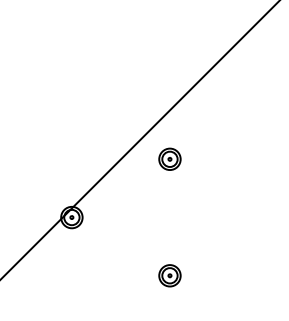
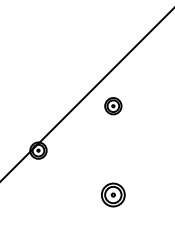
part: (169, 275) -> (112, 194), size x1.4

